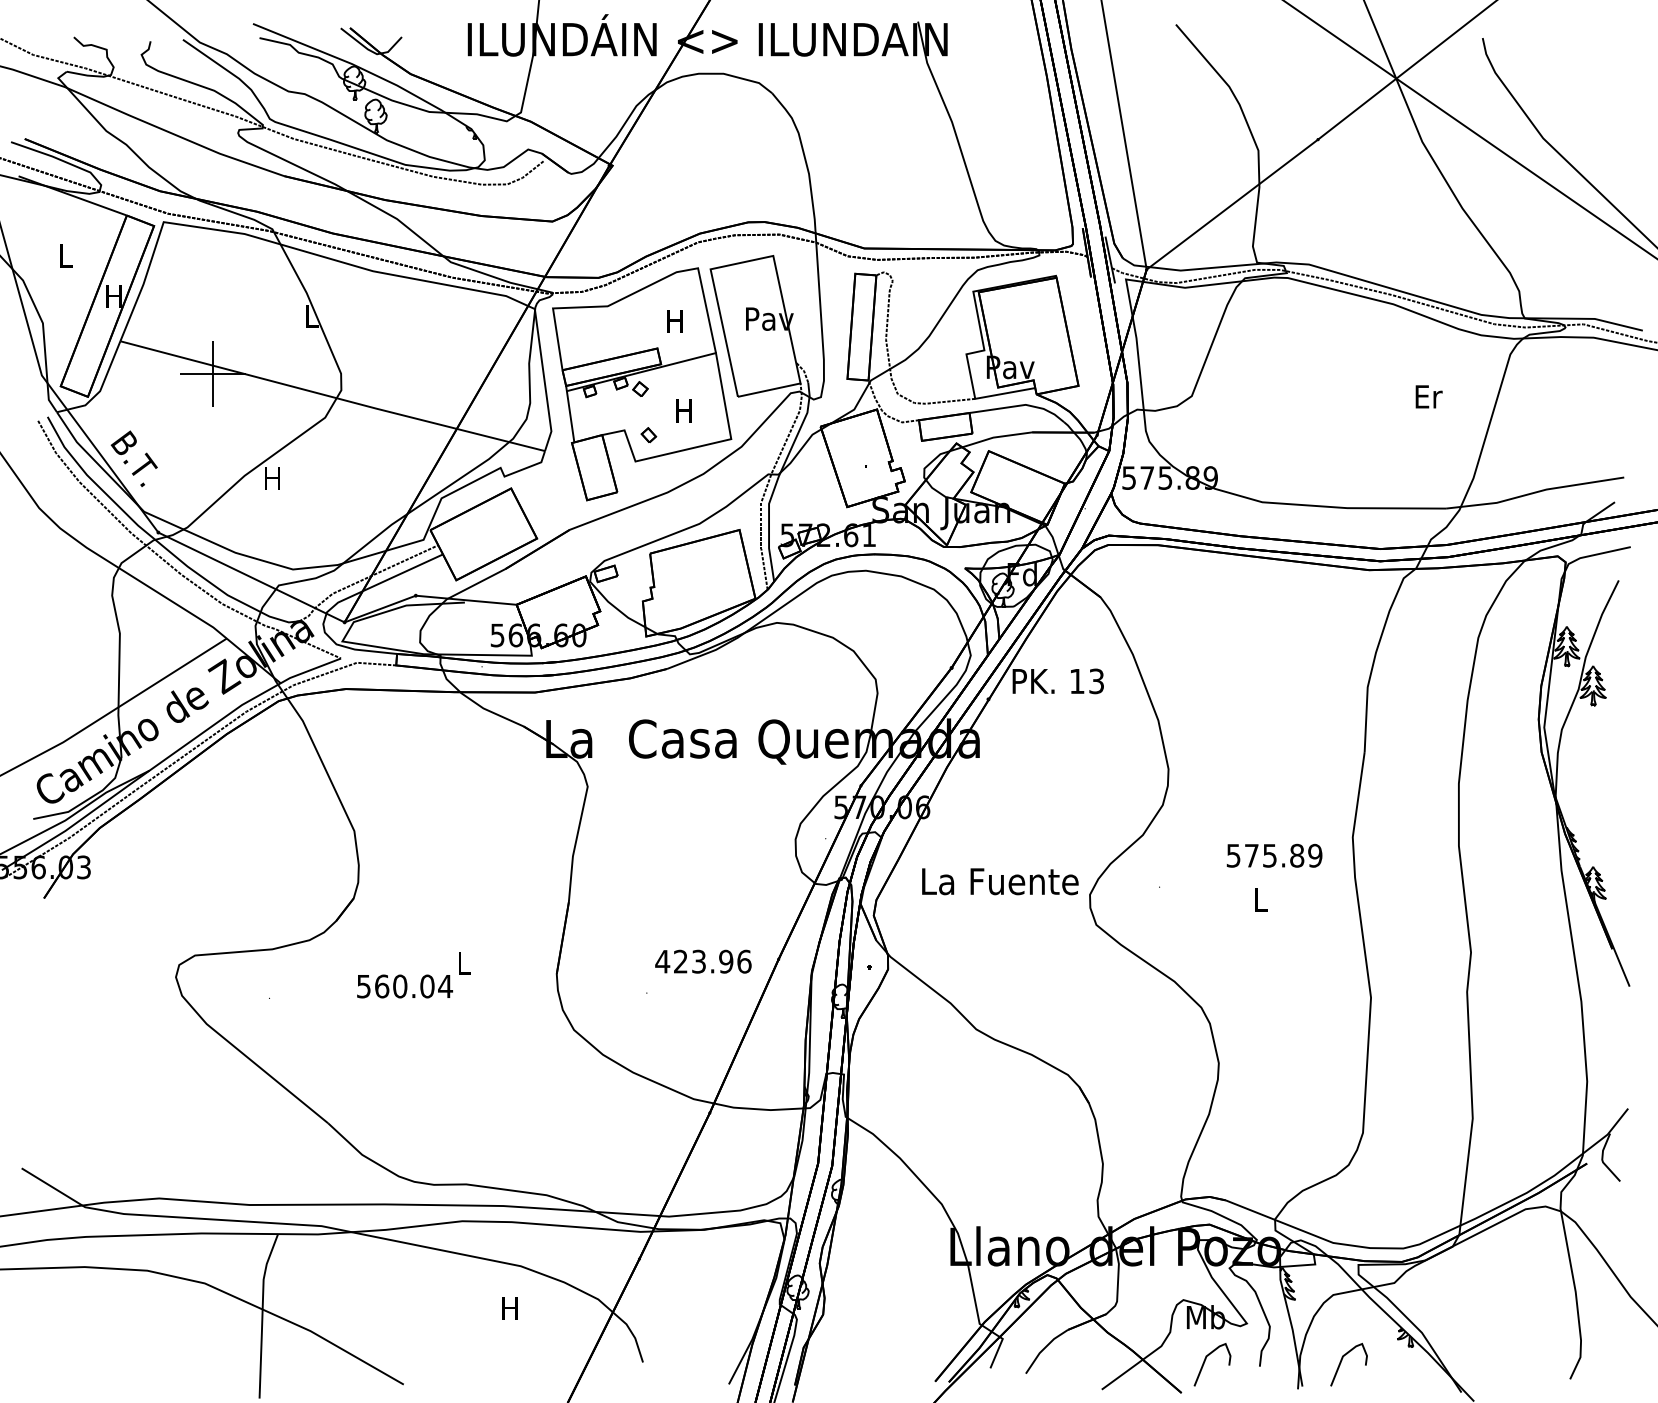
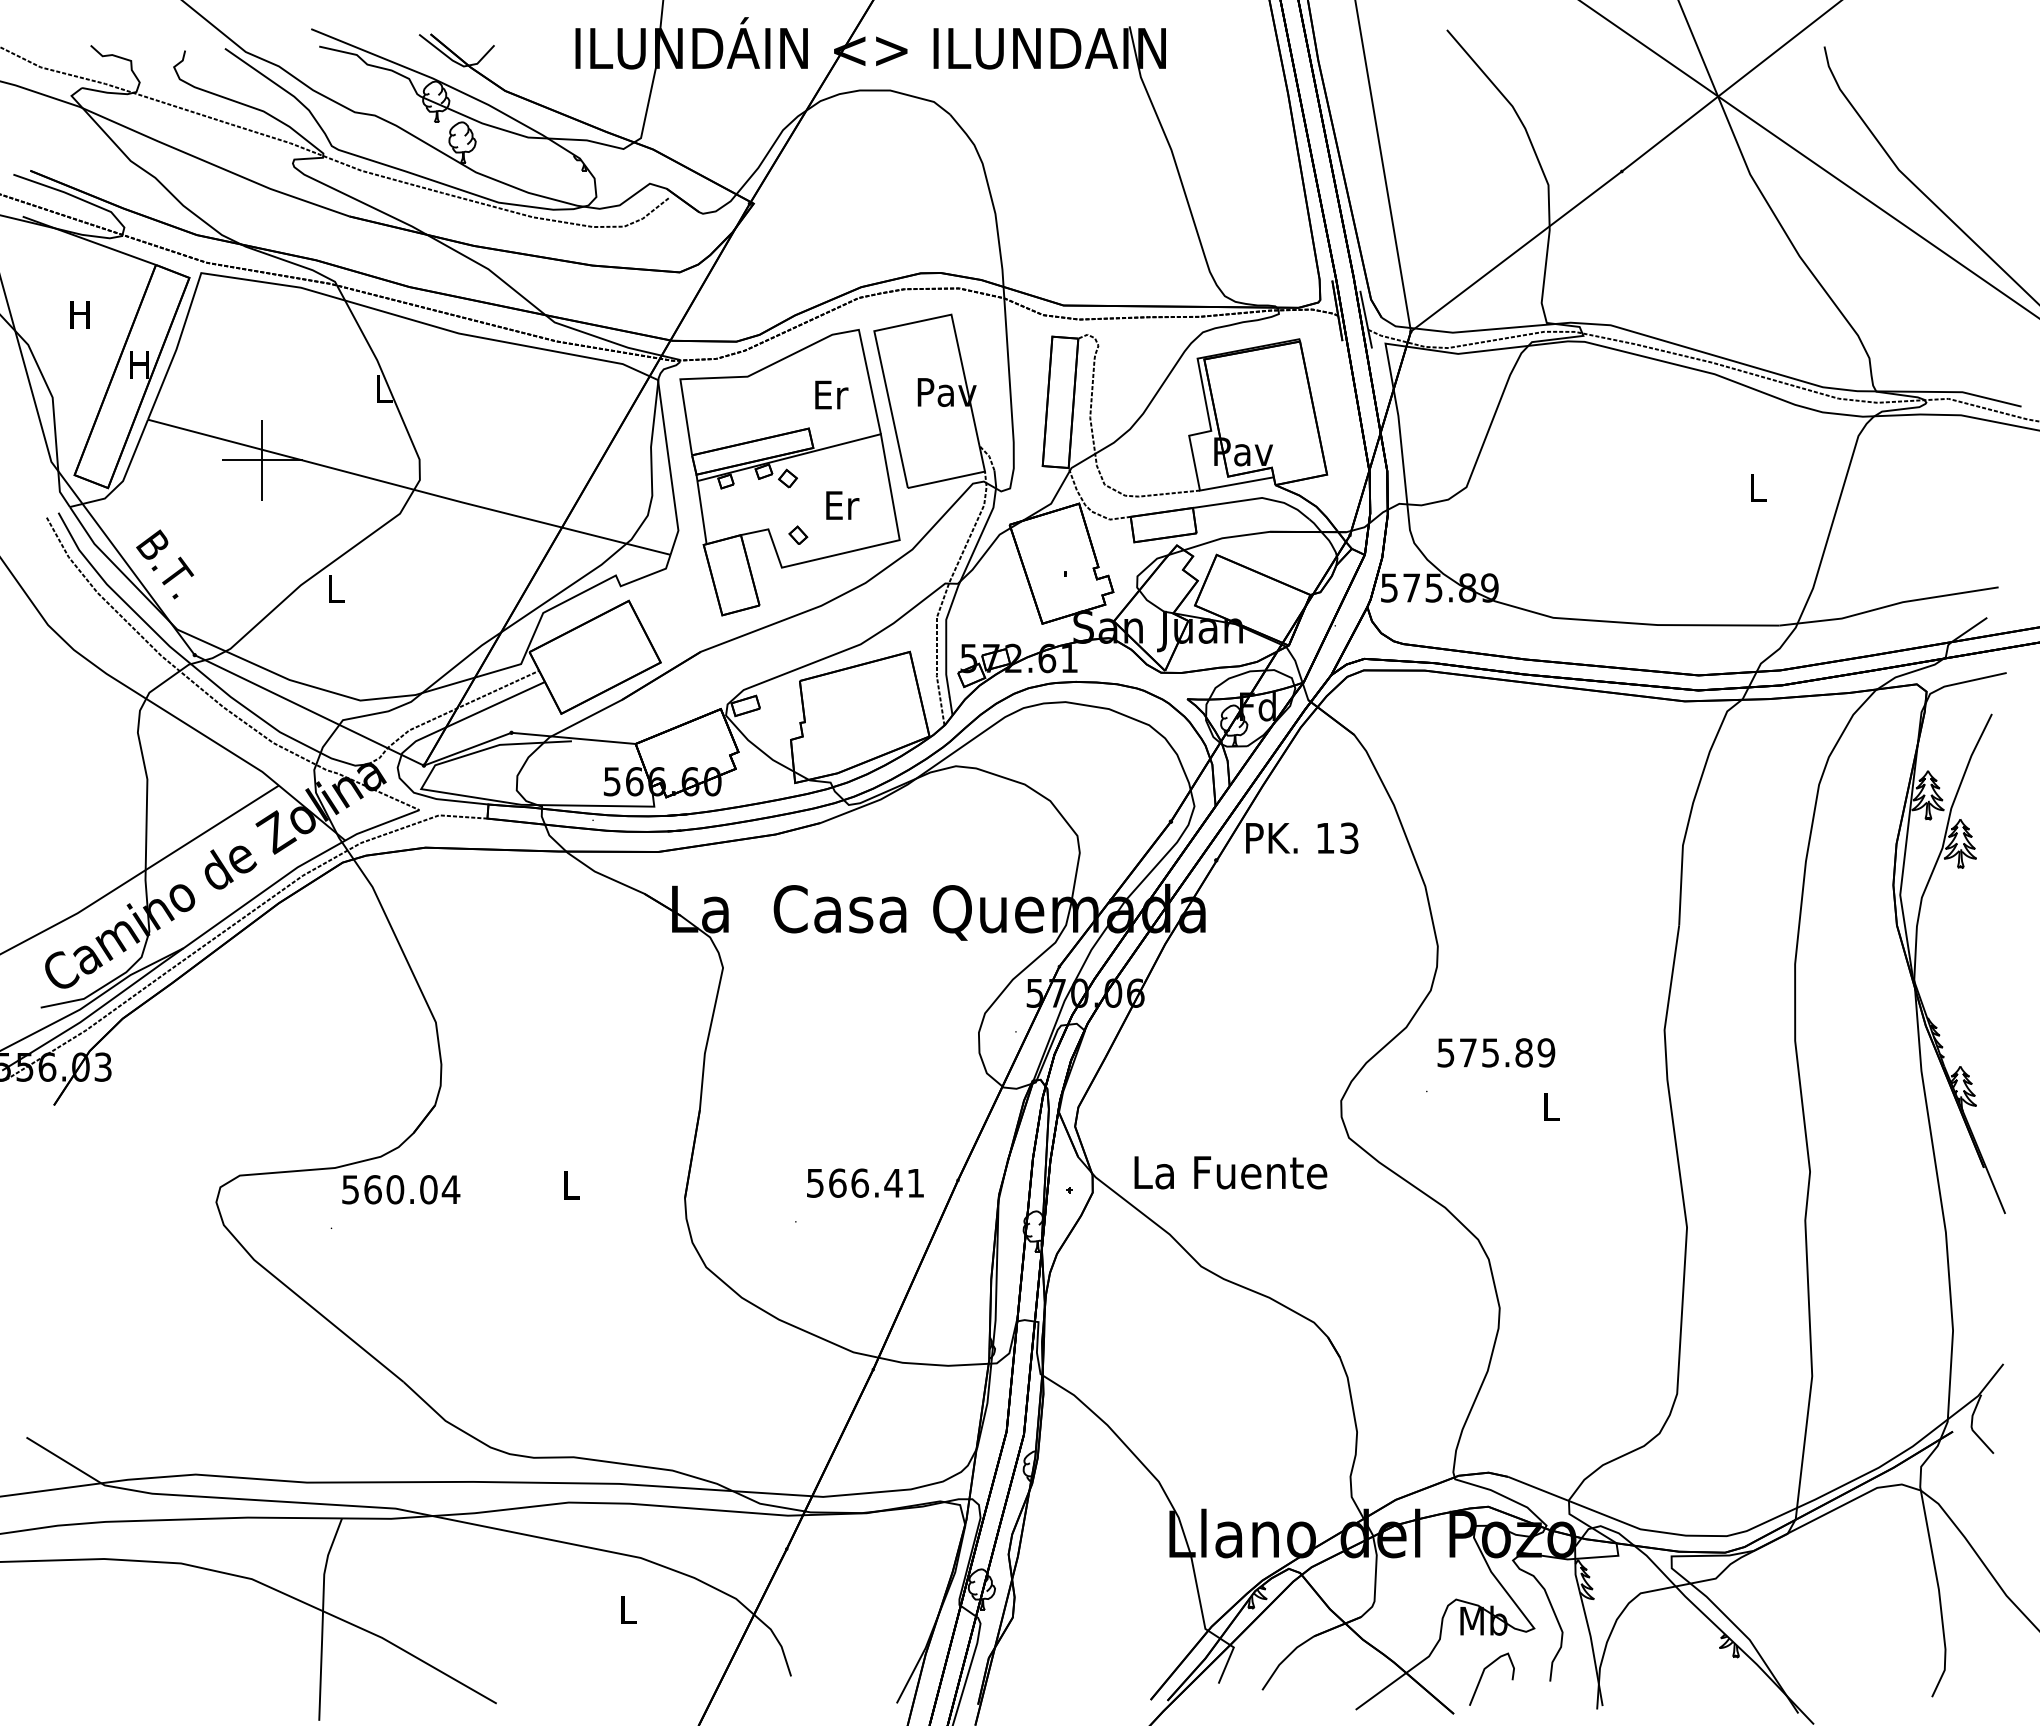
text: (64, 255) -> (79, 314), L -> H
text: (675, 320) -> (831, 394), H -> Er
text: (1429, 397) -> (1758, 488), Er -> L
text: (684, 410) -> (842, 505), H -> Er
text: (271, 478) -> (334, 588), H -> L
text: (1274, 855) -> (1496, 1052), moved
text: (1000, 881) -> (1230, 1172), moved
text: (703, 961) -> (865, 1182), 423.96 -> 566.41
text: (405, 986) -> (401, 1189), moved
text: (510, 1308) -> (627, 1609), H -> L
curve: (1342, 1360) -> (1651, 1674), removed

